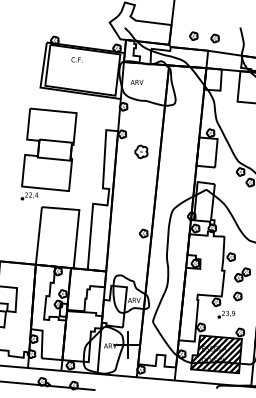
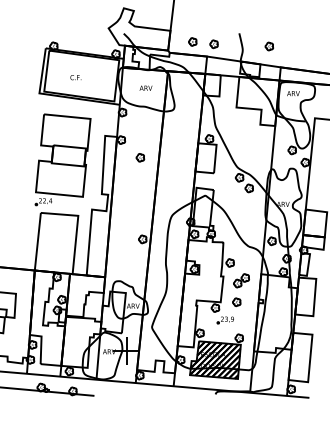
text: (76, 59) -> (75, 77), moved
text: (136, 81) -> (145, 87), moved
part: (141, 151) -> (140, 157), size x0.62
part: (48, 153) -> (62, 159), moved

